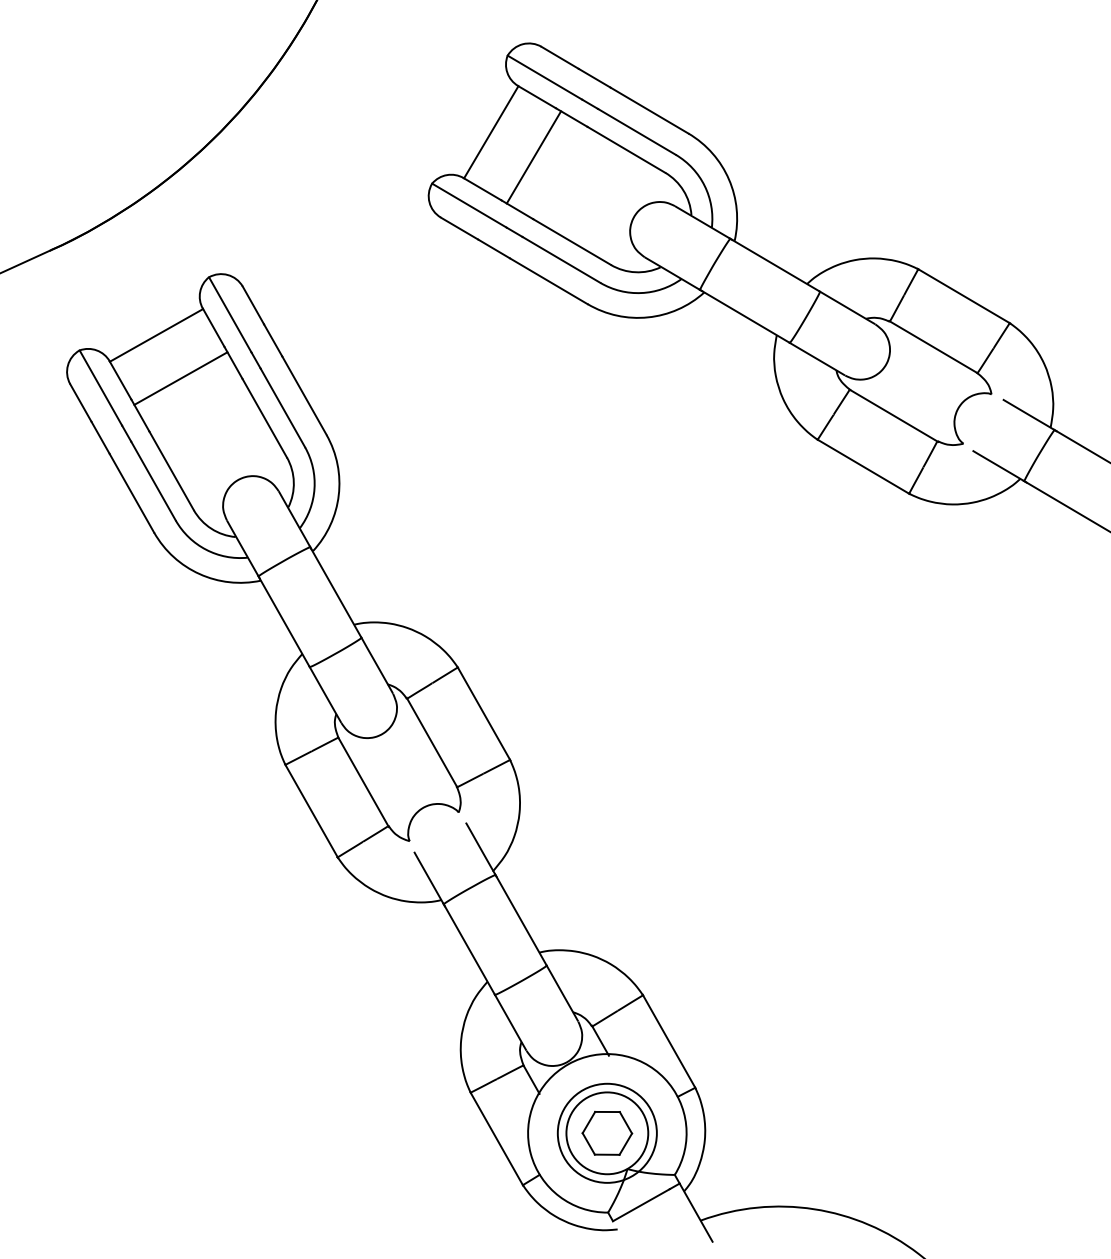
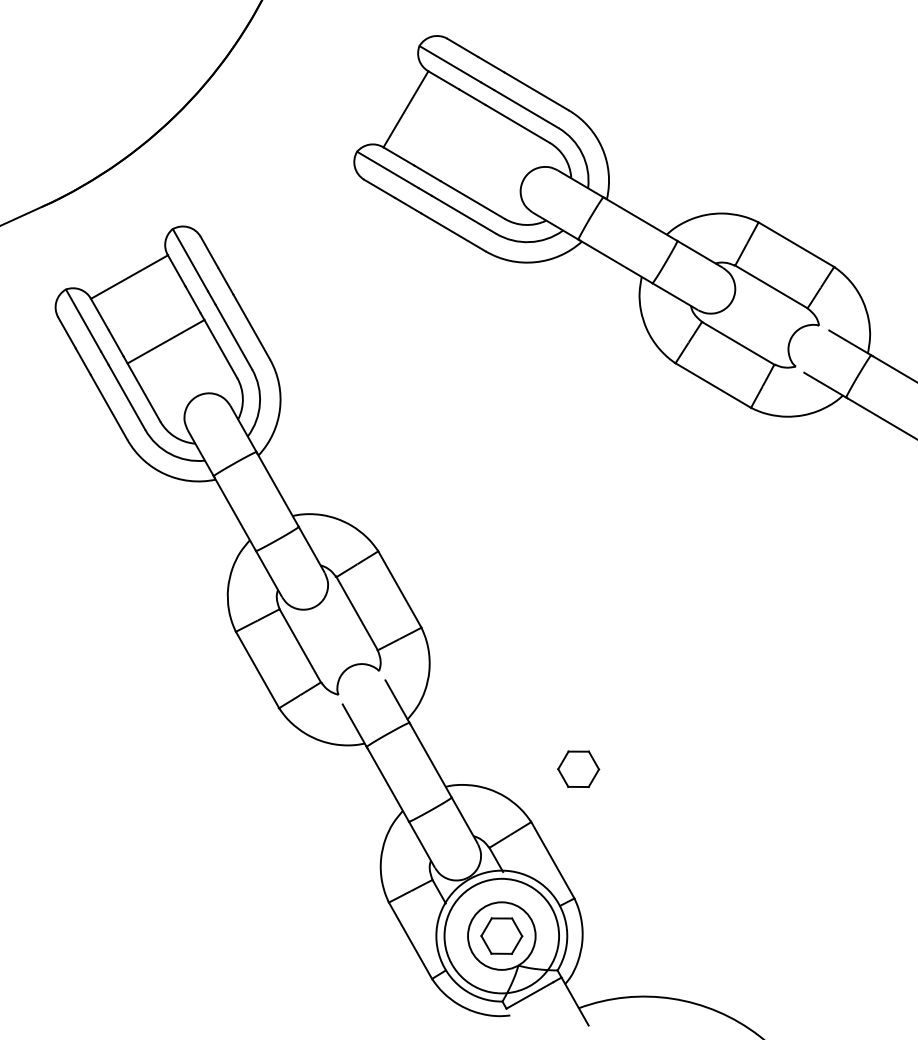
line: (533, 157) -> (440, 130), removed
line: (180, 378) -> (165, 341), moved
part: (700, 930) -> (578, 768), added
circle: (606, 1132) -> (501, 935), size x1.4

